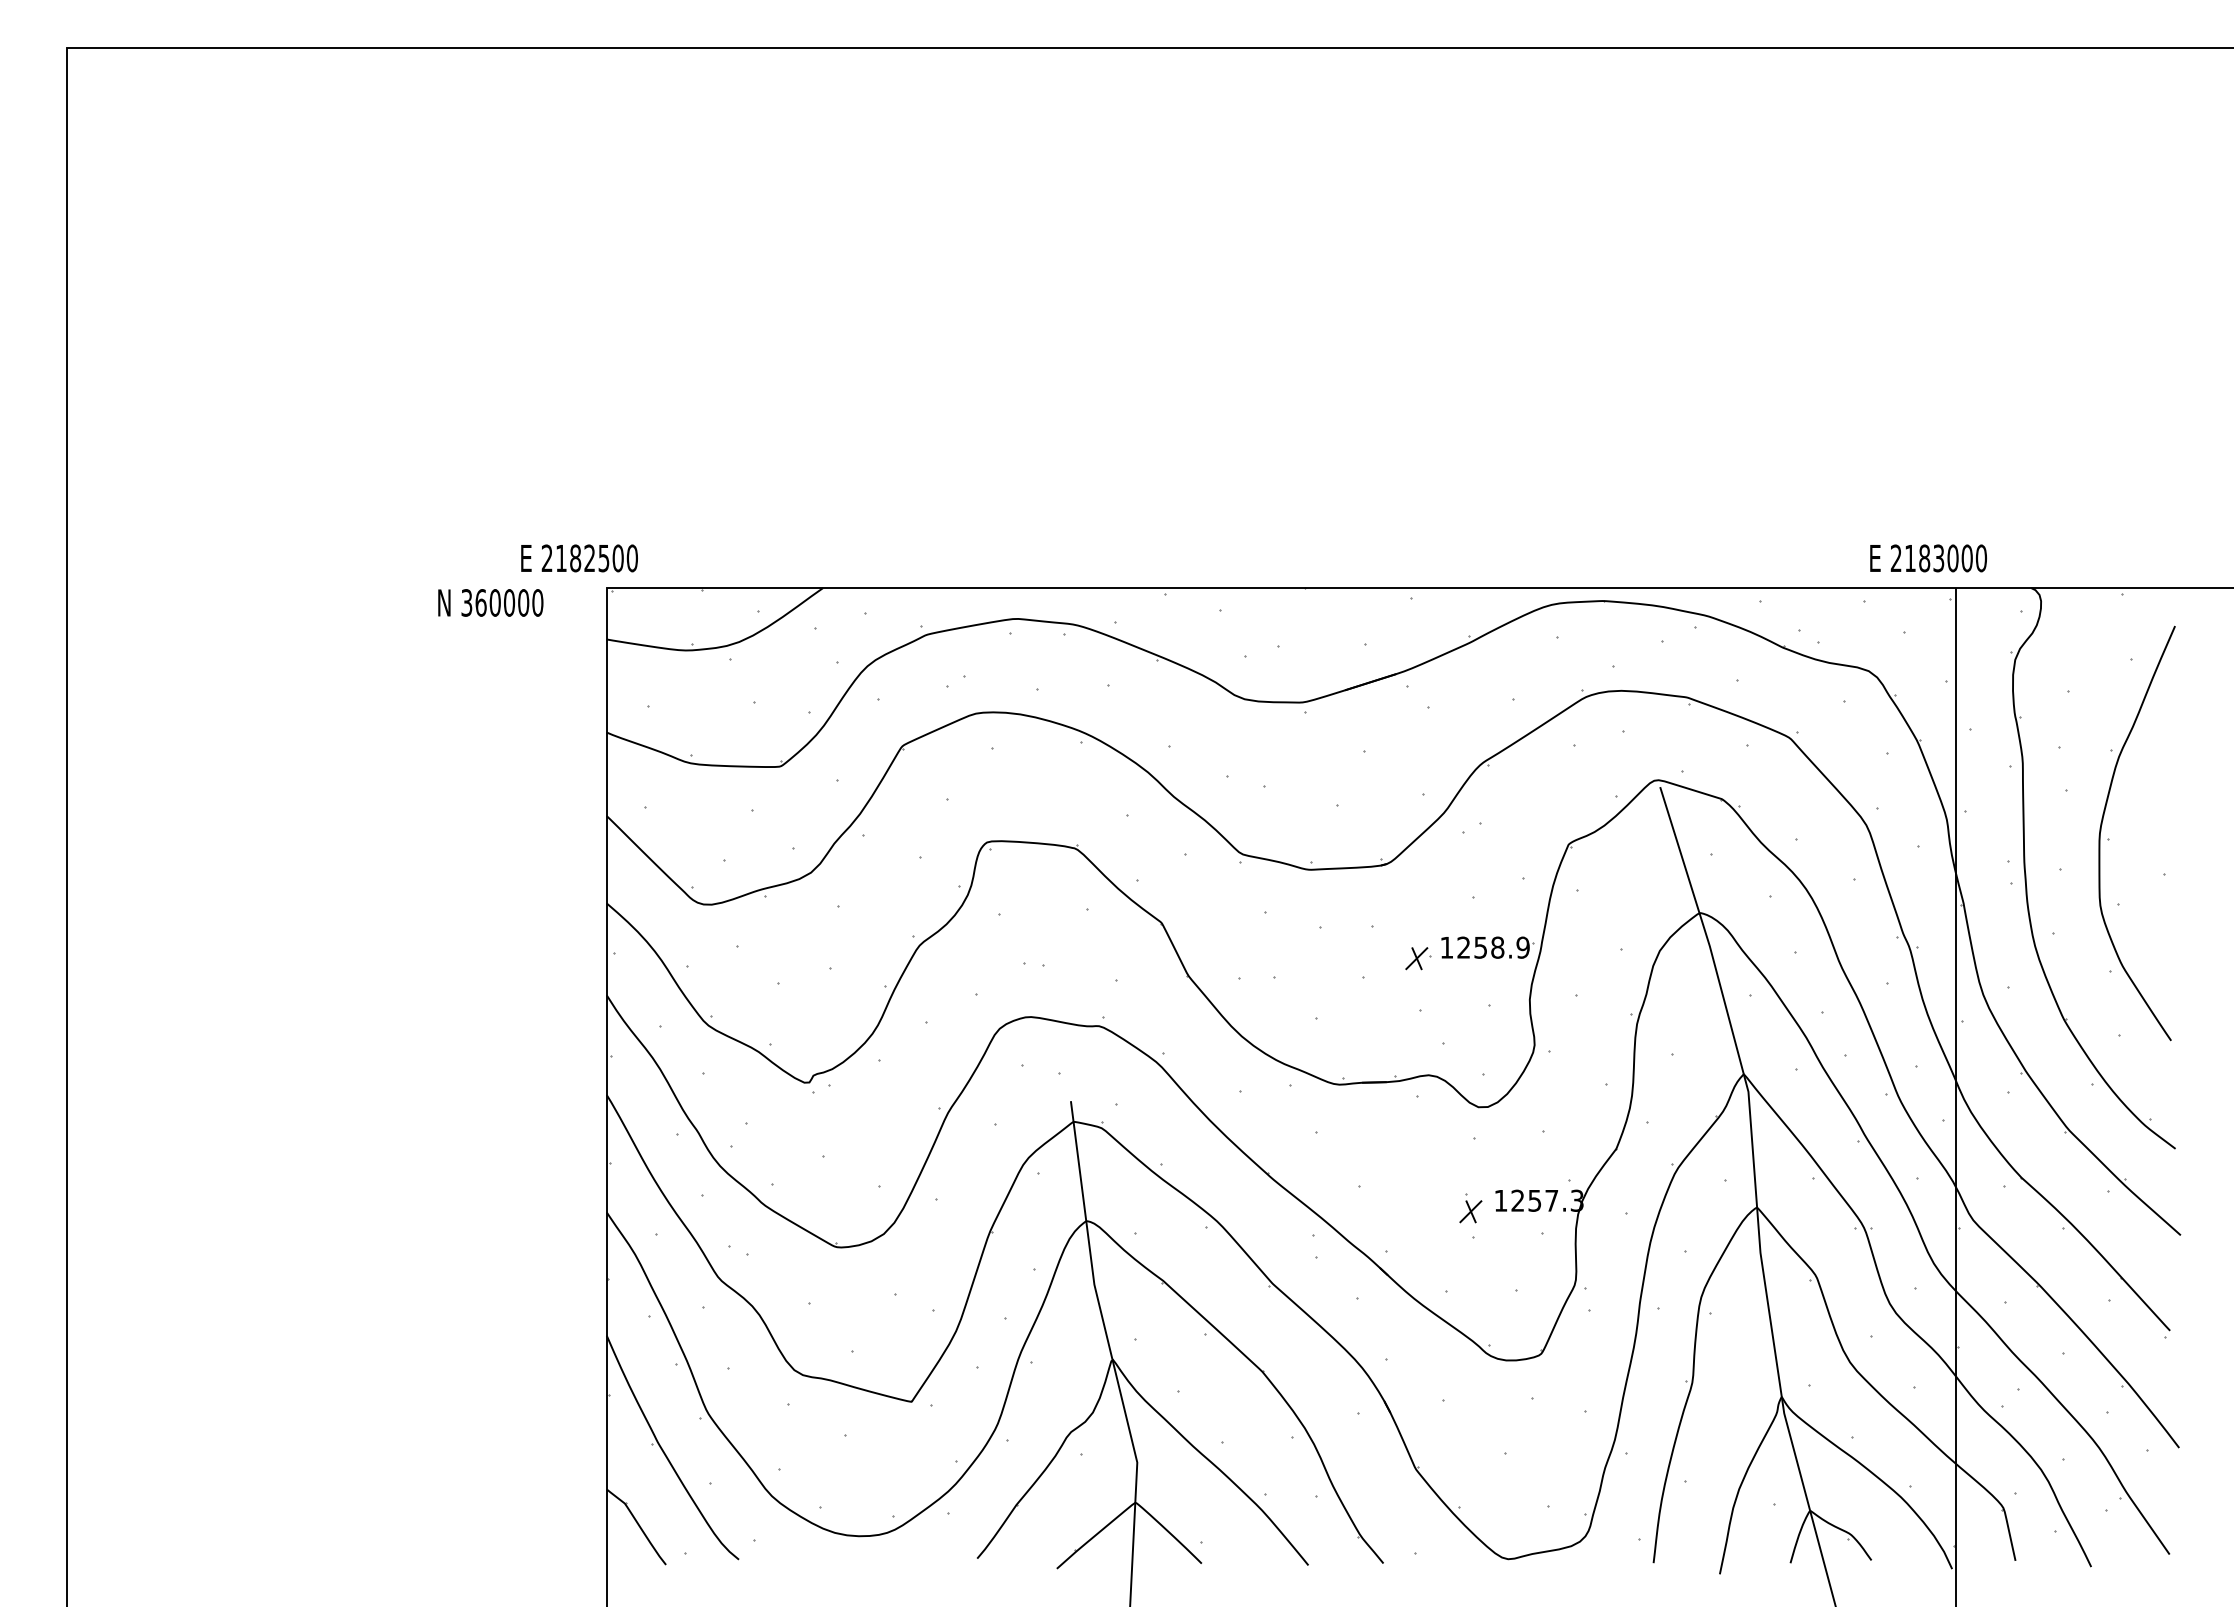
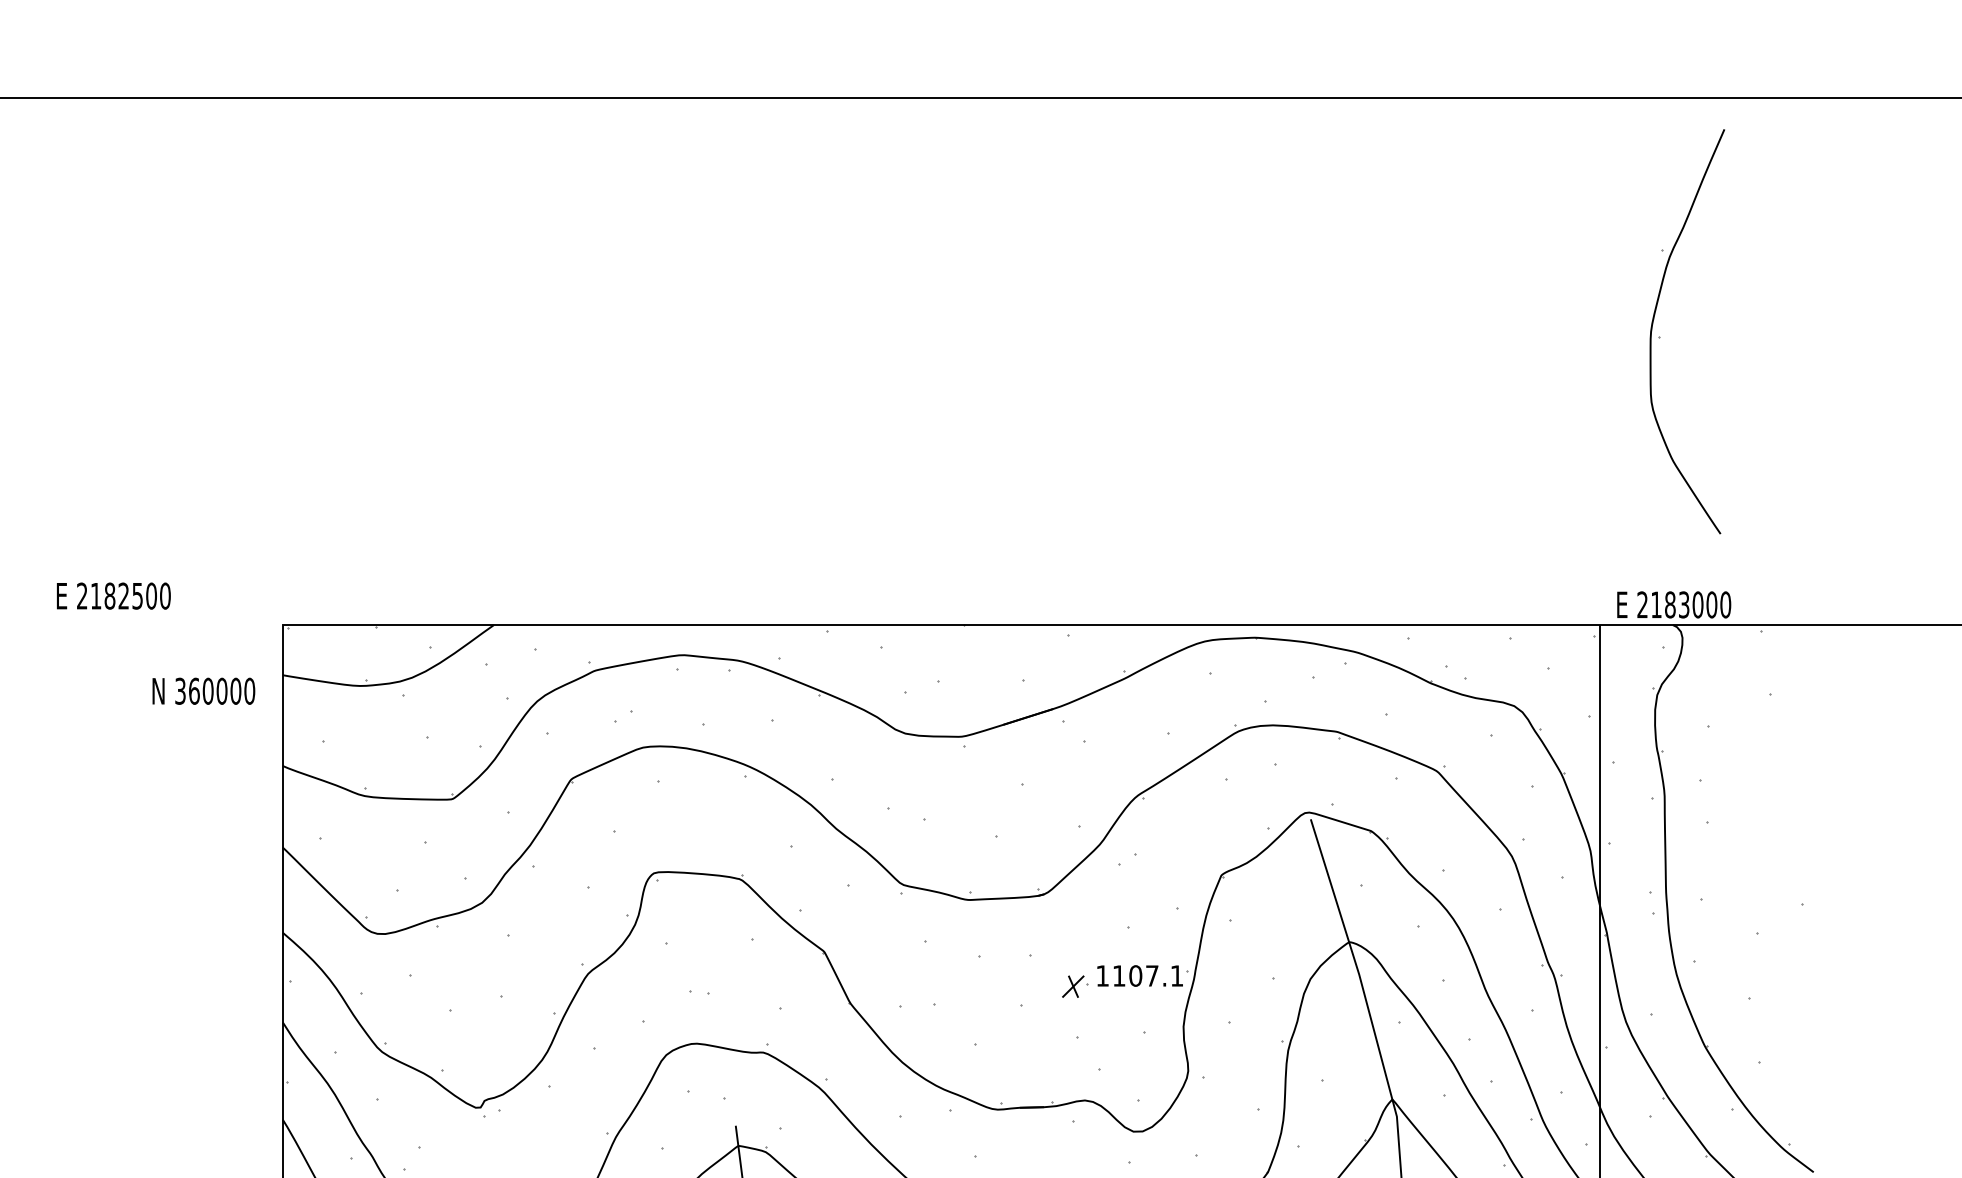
text: (579, 558) -> (113, 596), moved
text: (1928, 558) -> (1674, 605), moved
text: (490, 602) -> (203, 690), moved
part: (2109, 839) -> (1660, 337), moved
text: (1493, 947) -> (1148, 975), 1258.9 -> 1107.1

